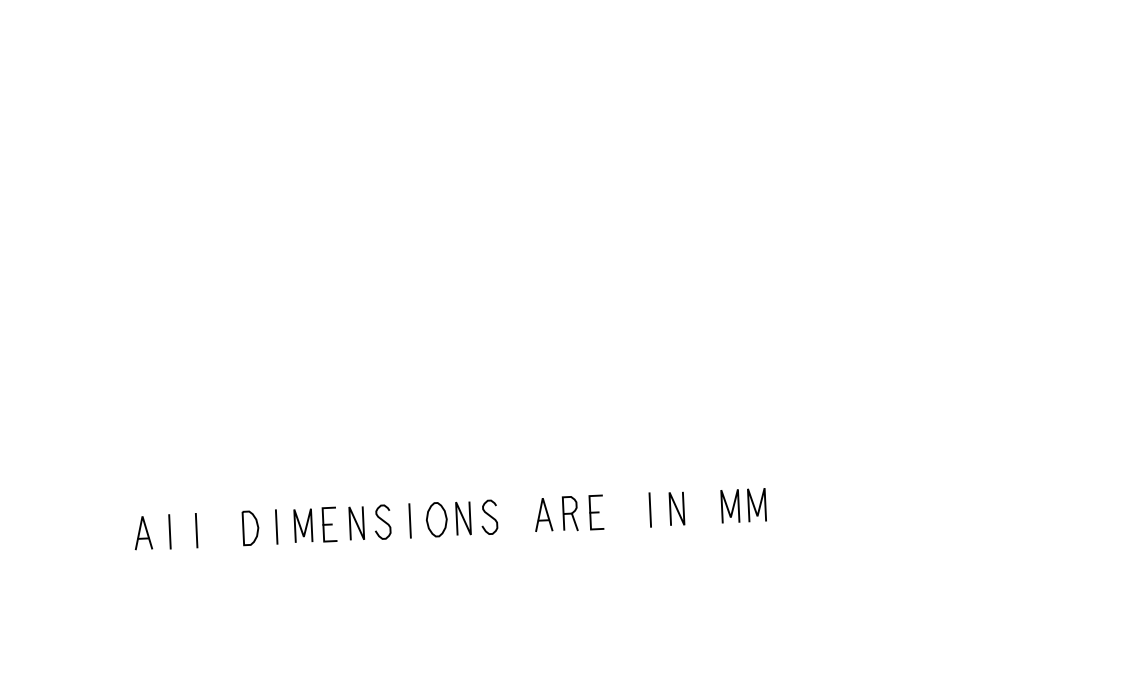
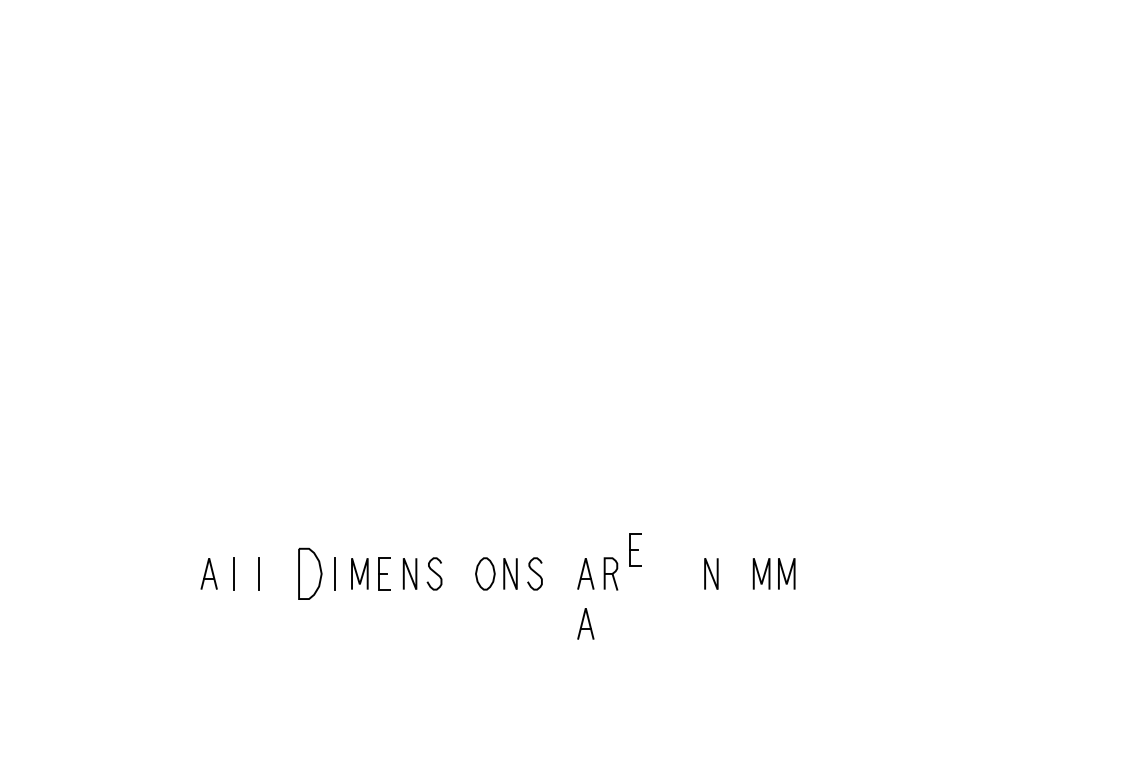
line: (649, 509) -> (685, 573), removed
part: (596, 512) -> (635, 549), moved
line: (410, 520) -> (460, 573), removed
part: (250, 527) -> (310, 573), size x1.6
part: (545, 567) -> (585, 623), added

